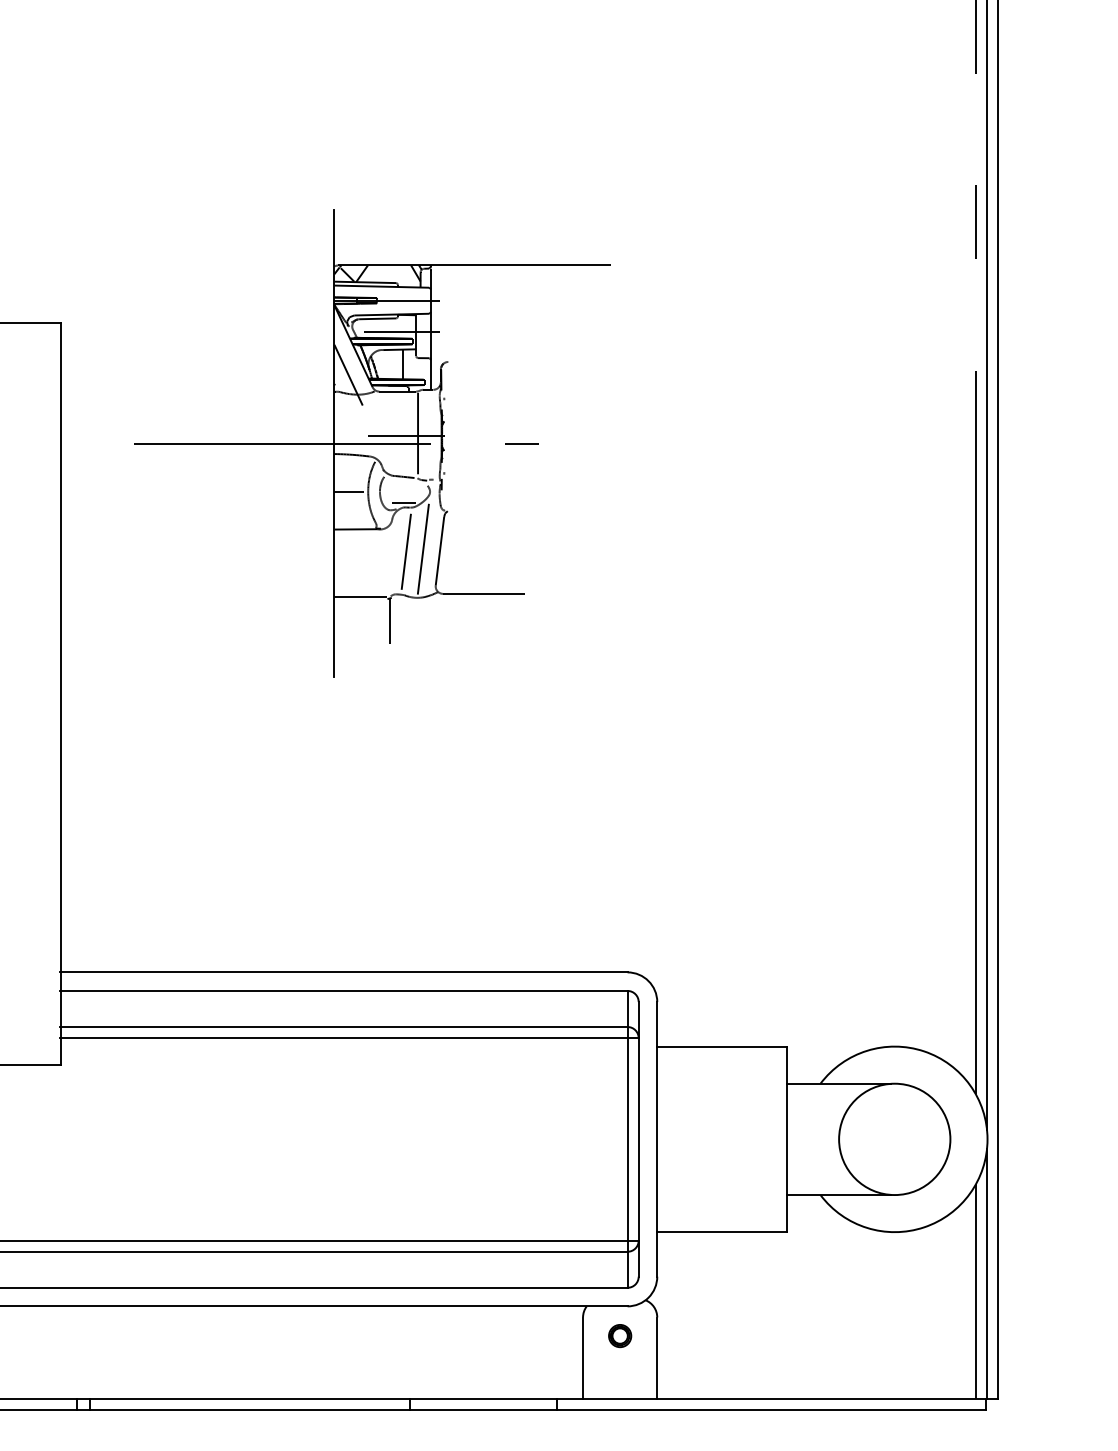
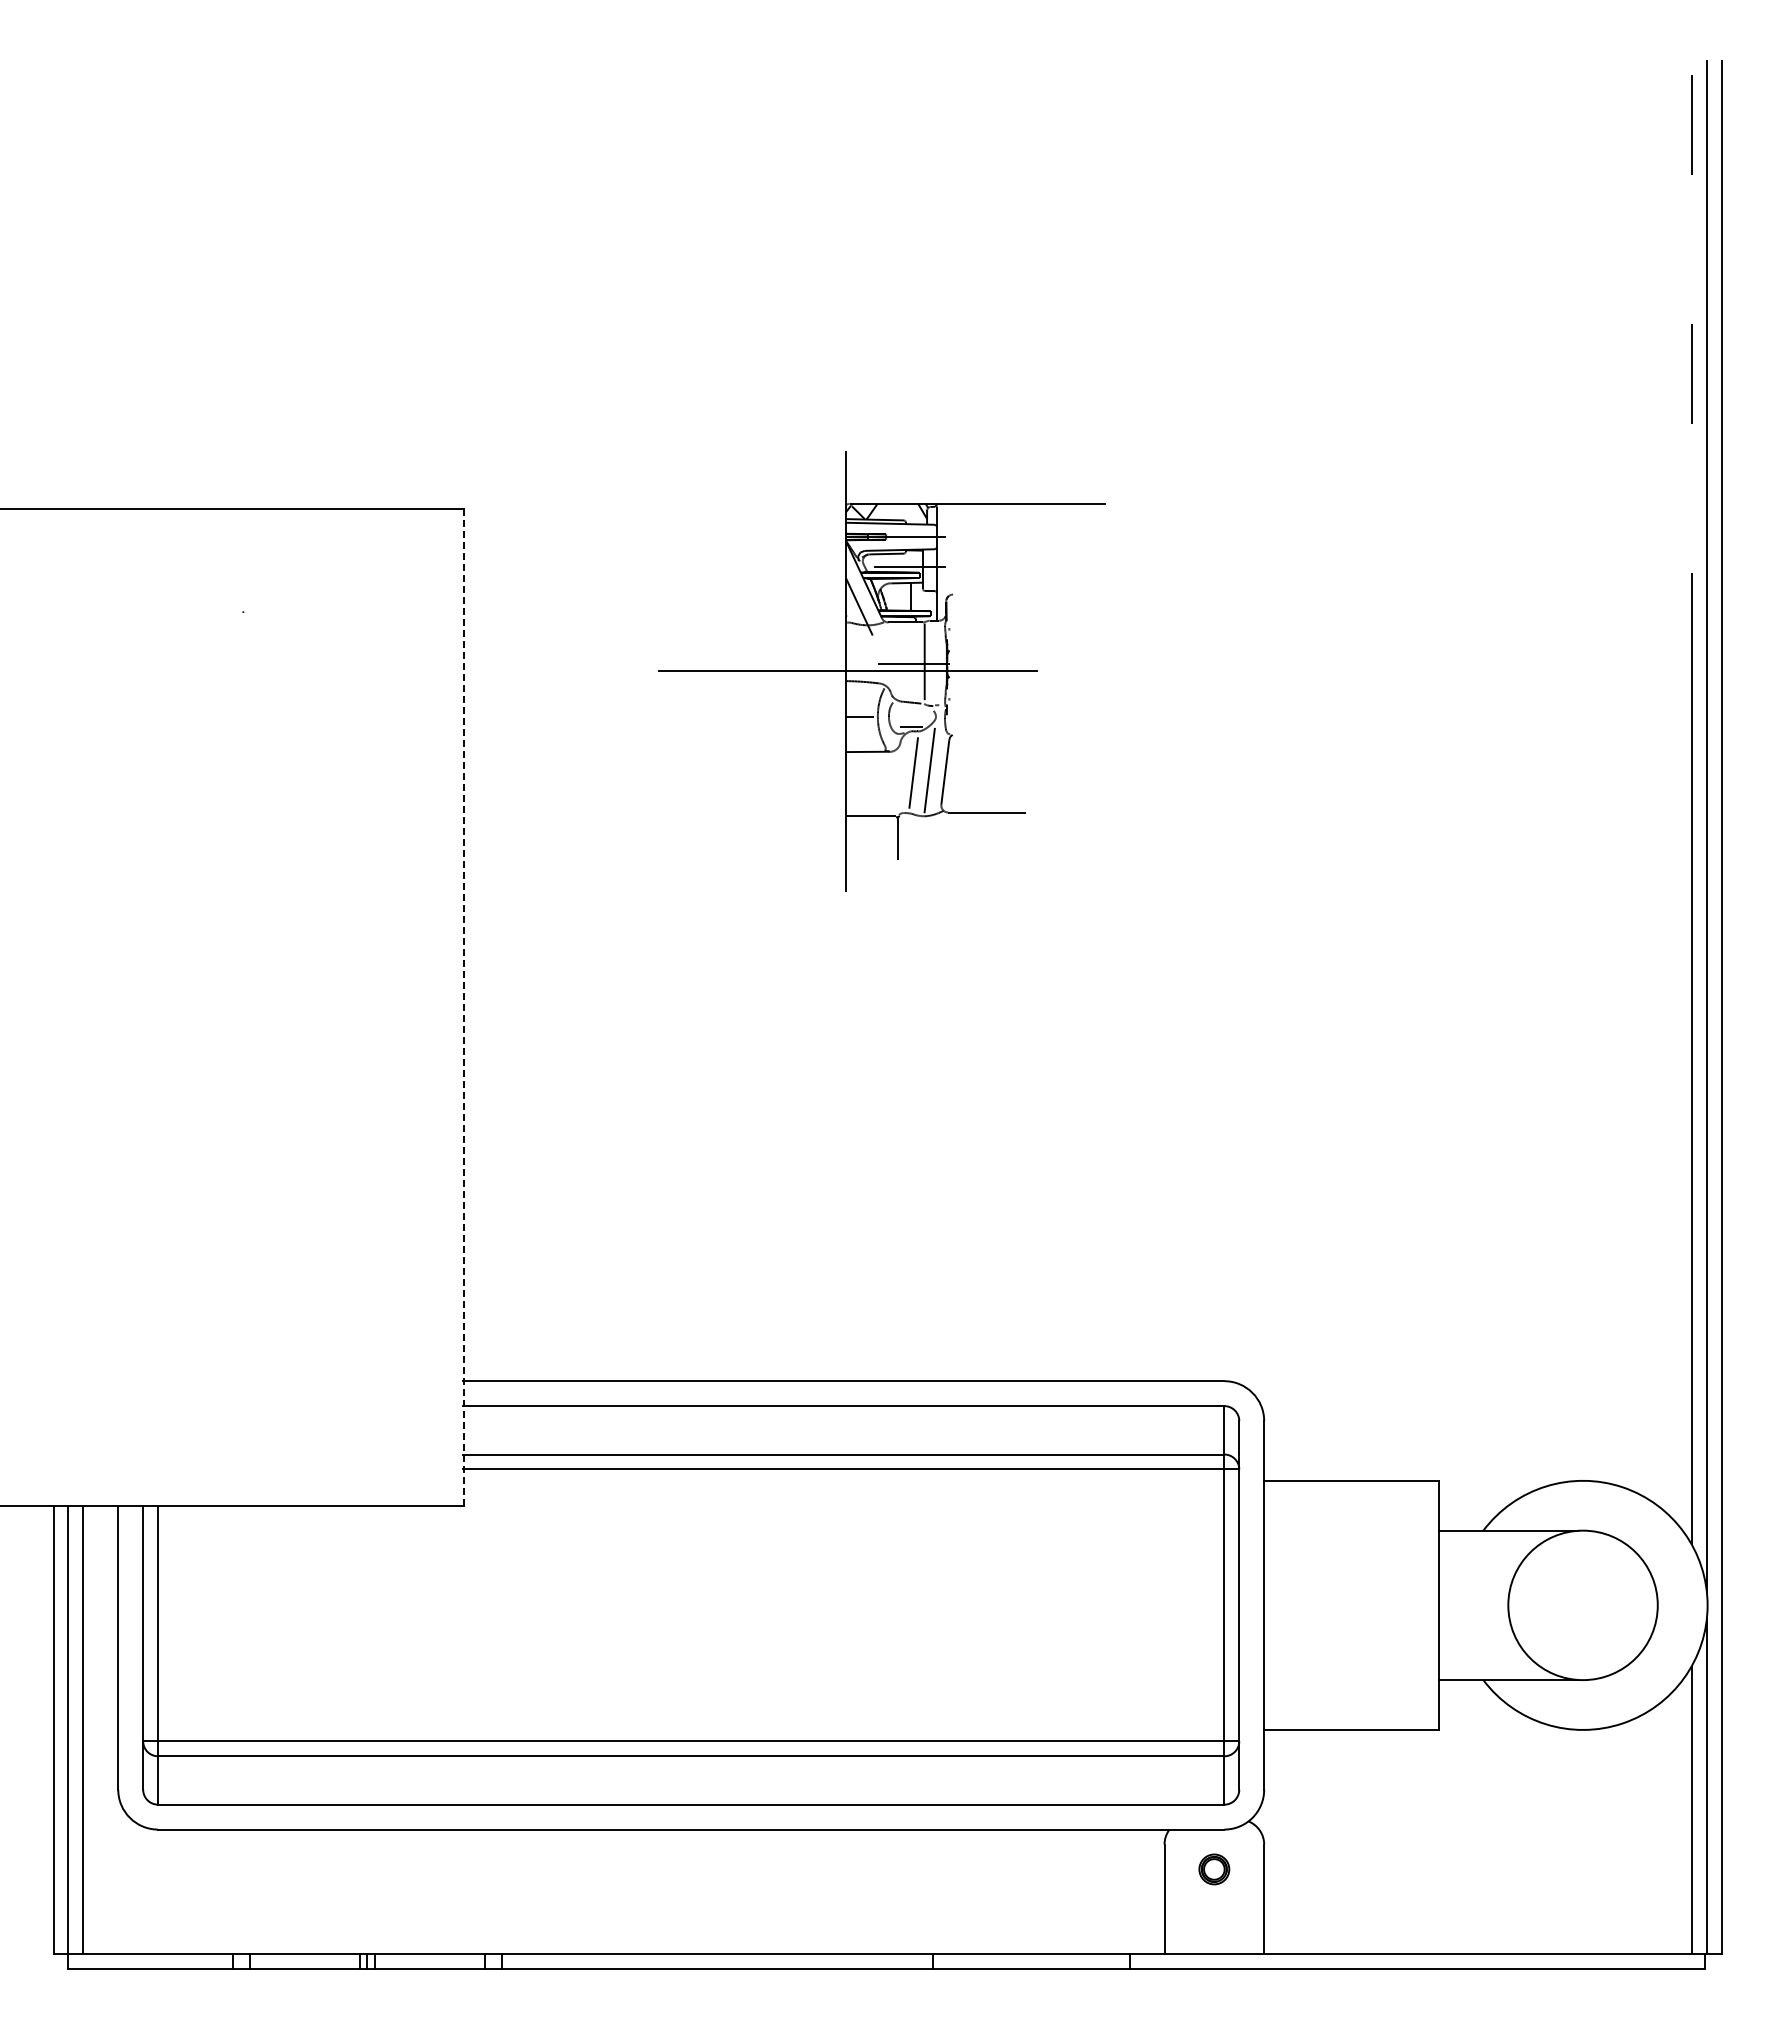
part: (372, 443) -> (881, 671), size x0.7
line: (60, 694) -> (463, 1008), solid -> dashed

